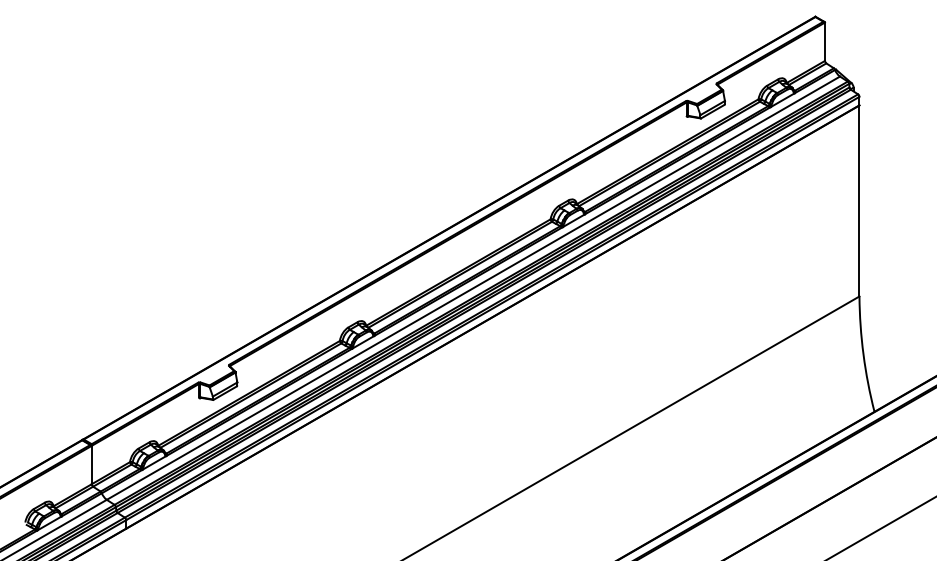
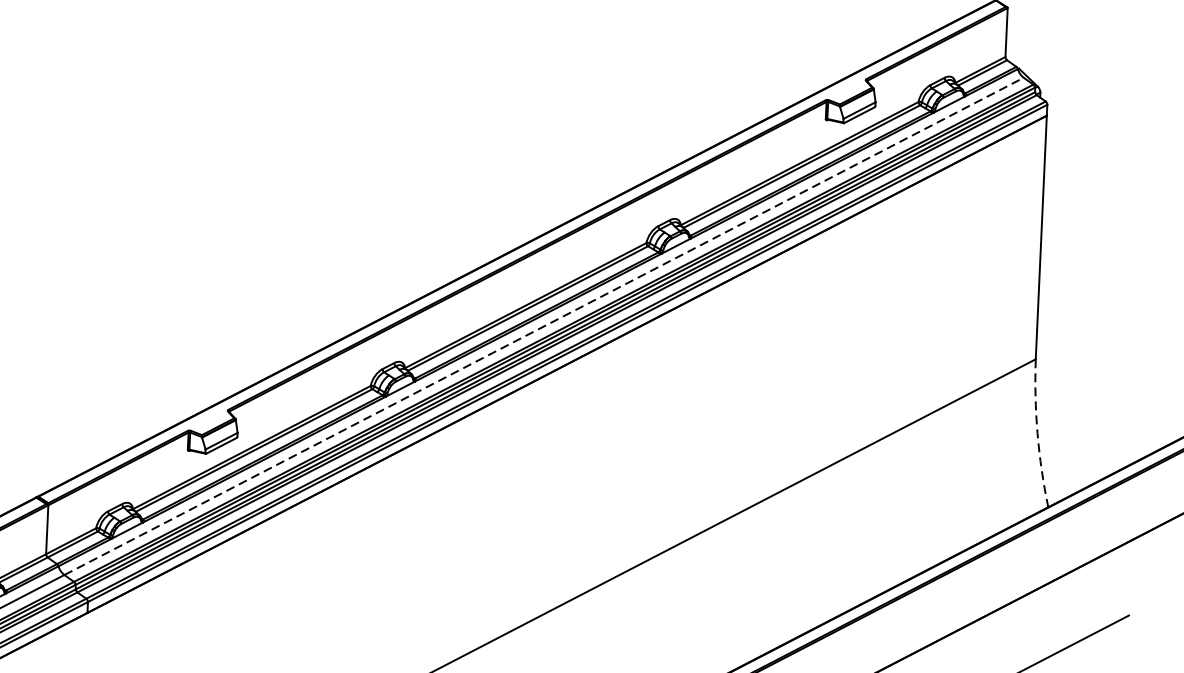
line: (473, 287) -> (544, 325), solid -> dashed
arc: (863, 354) -> (1037, 433), solid -> dashed

